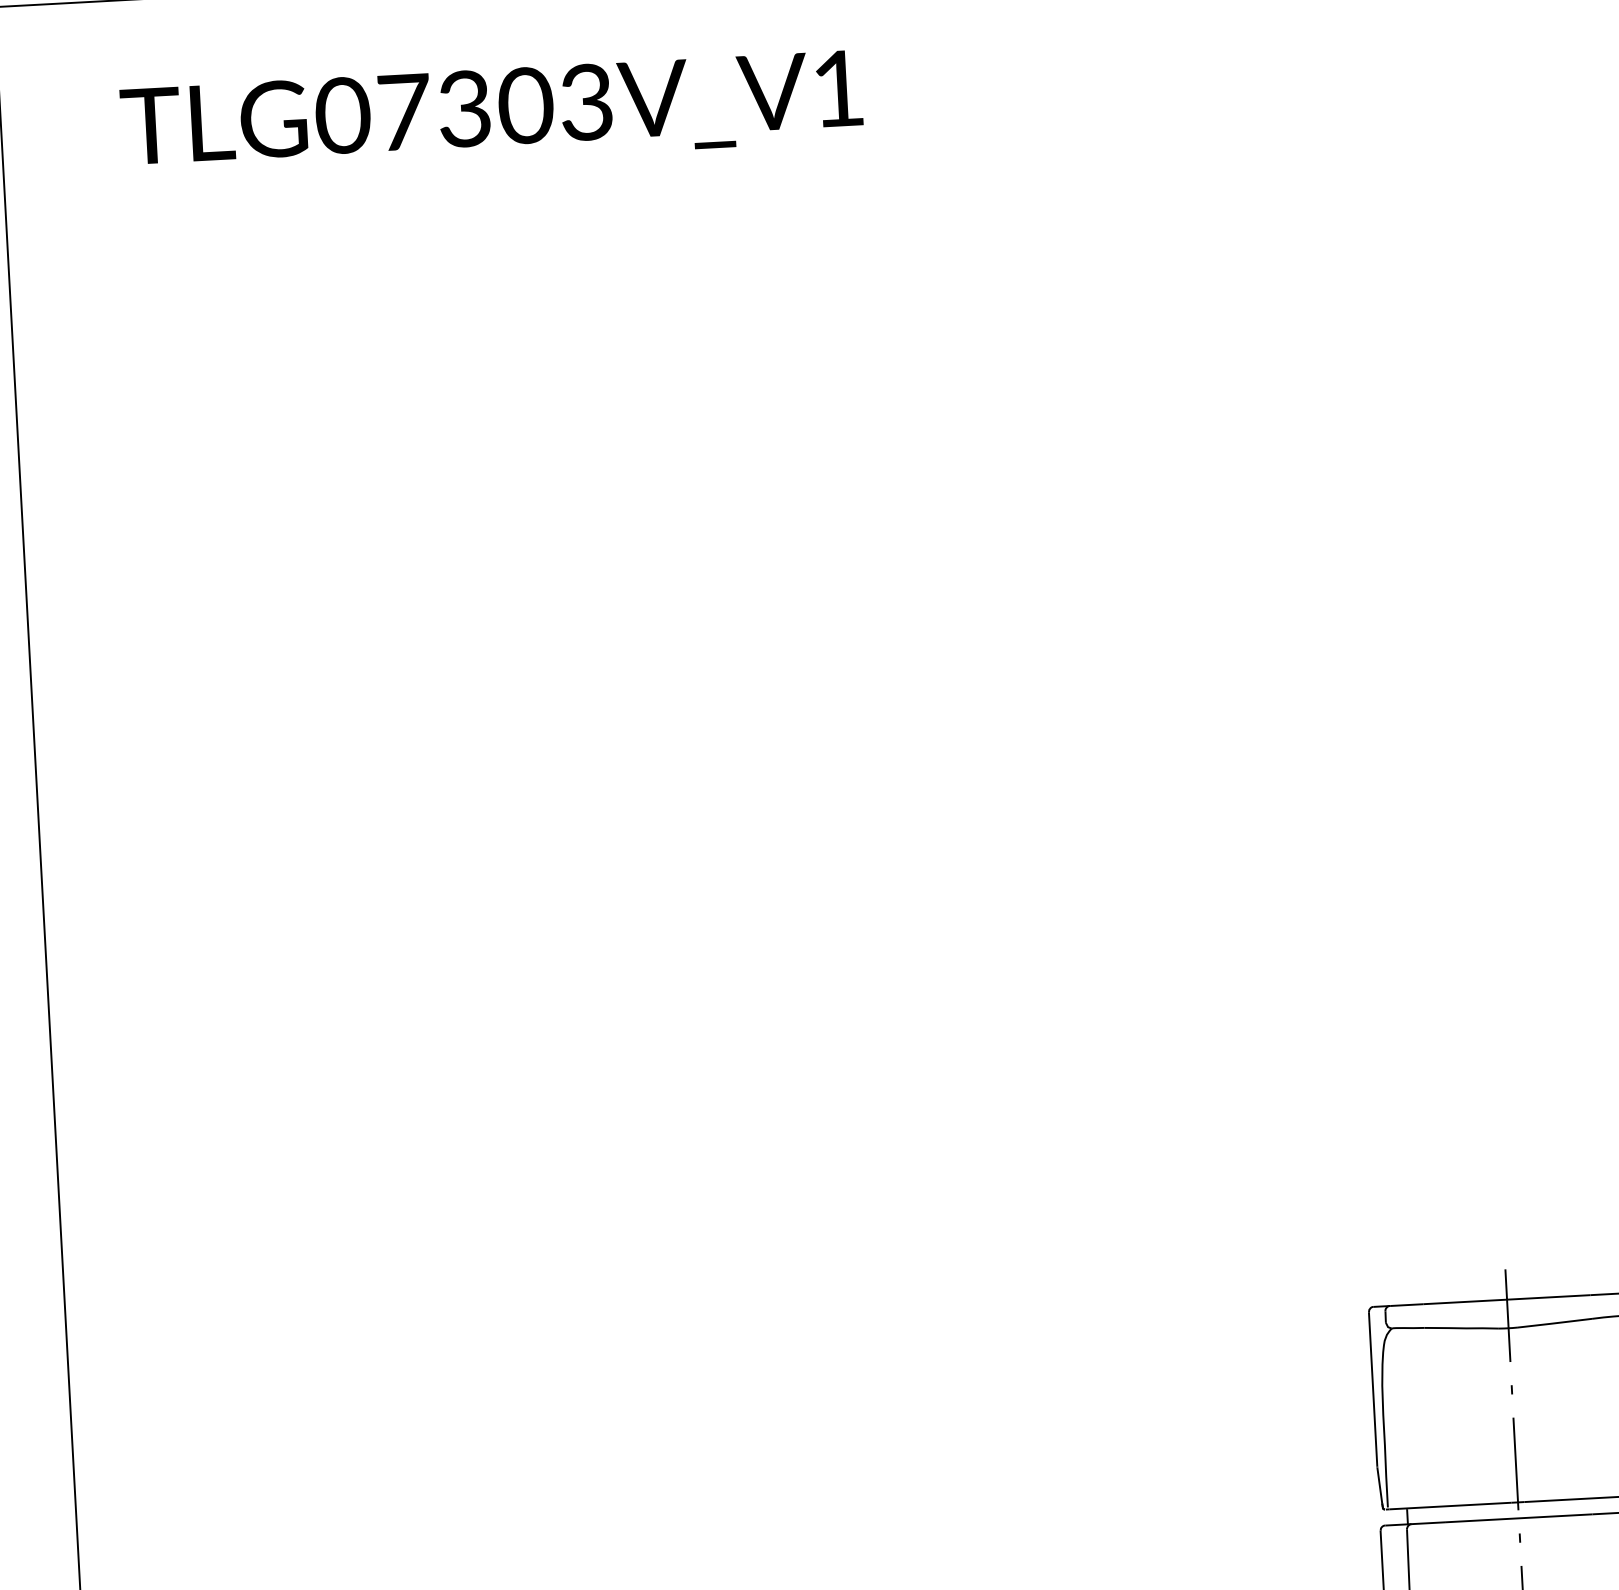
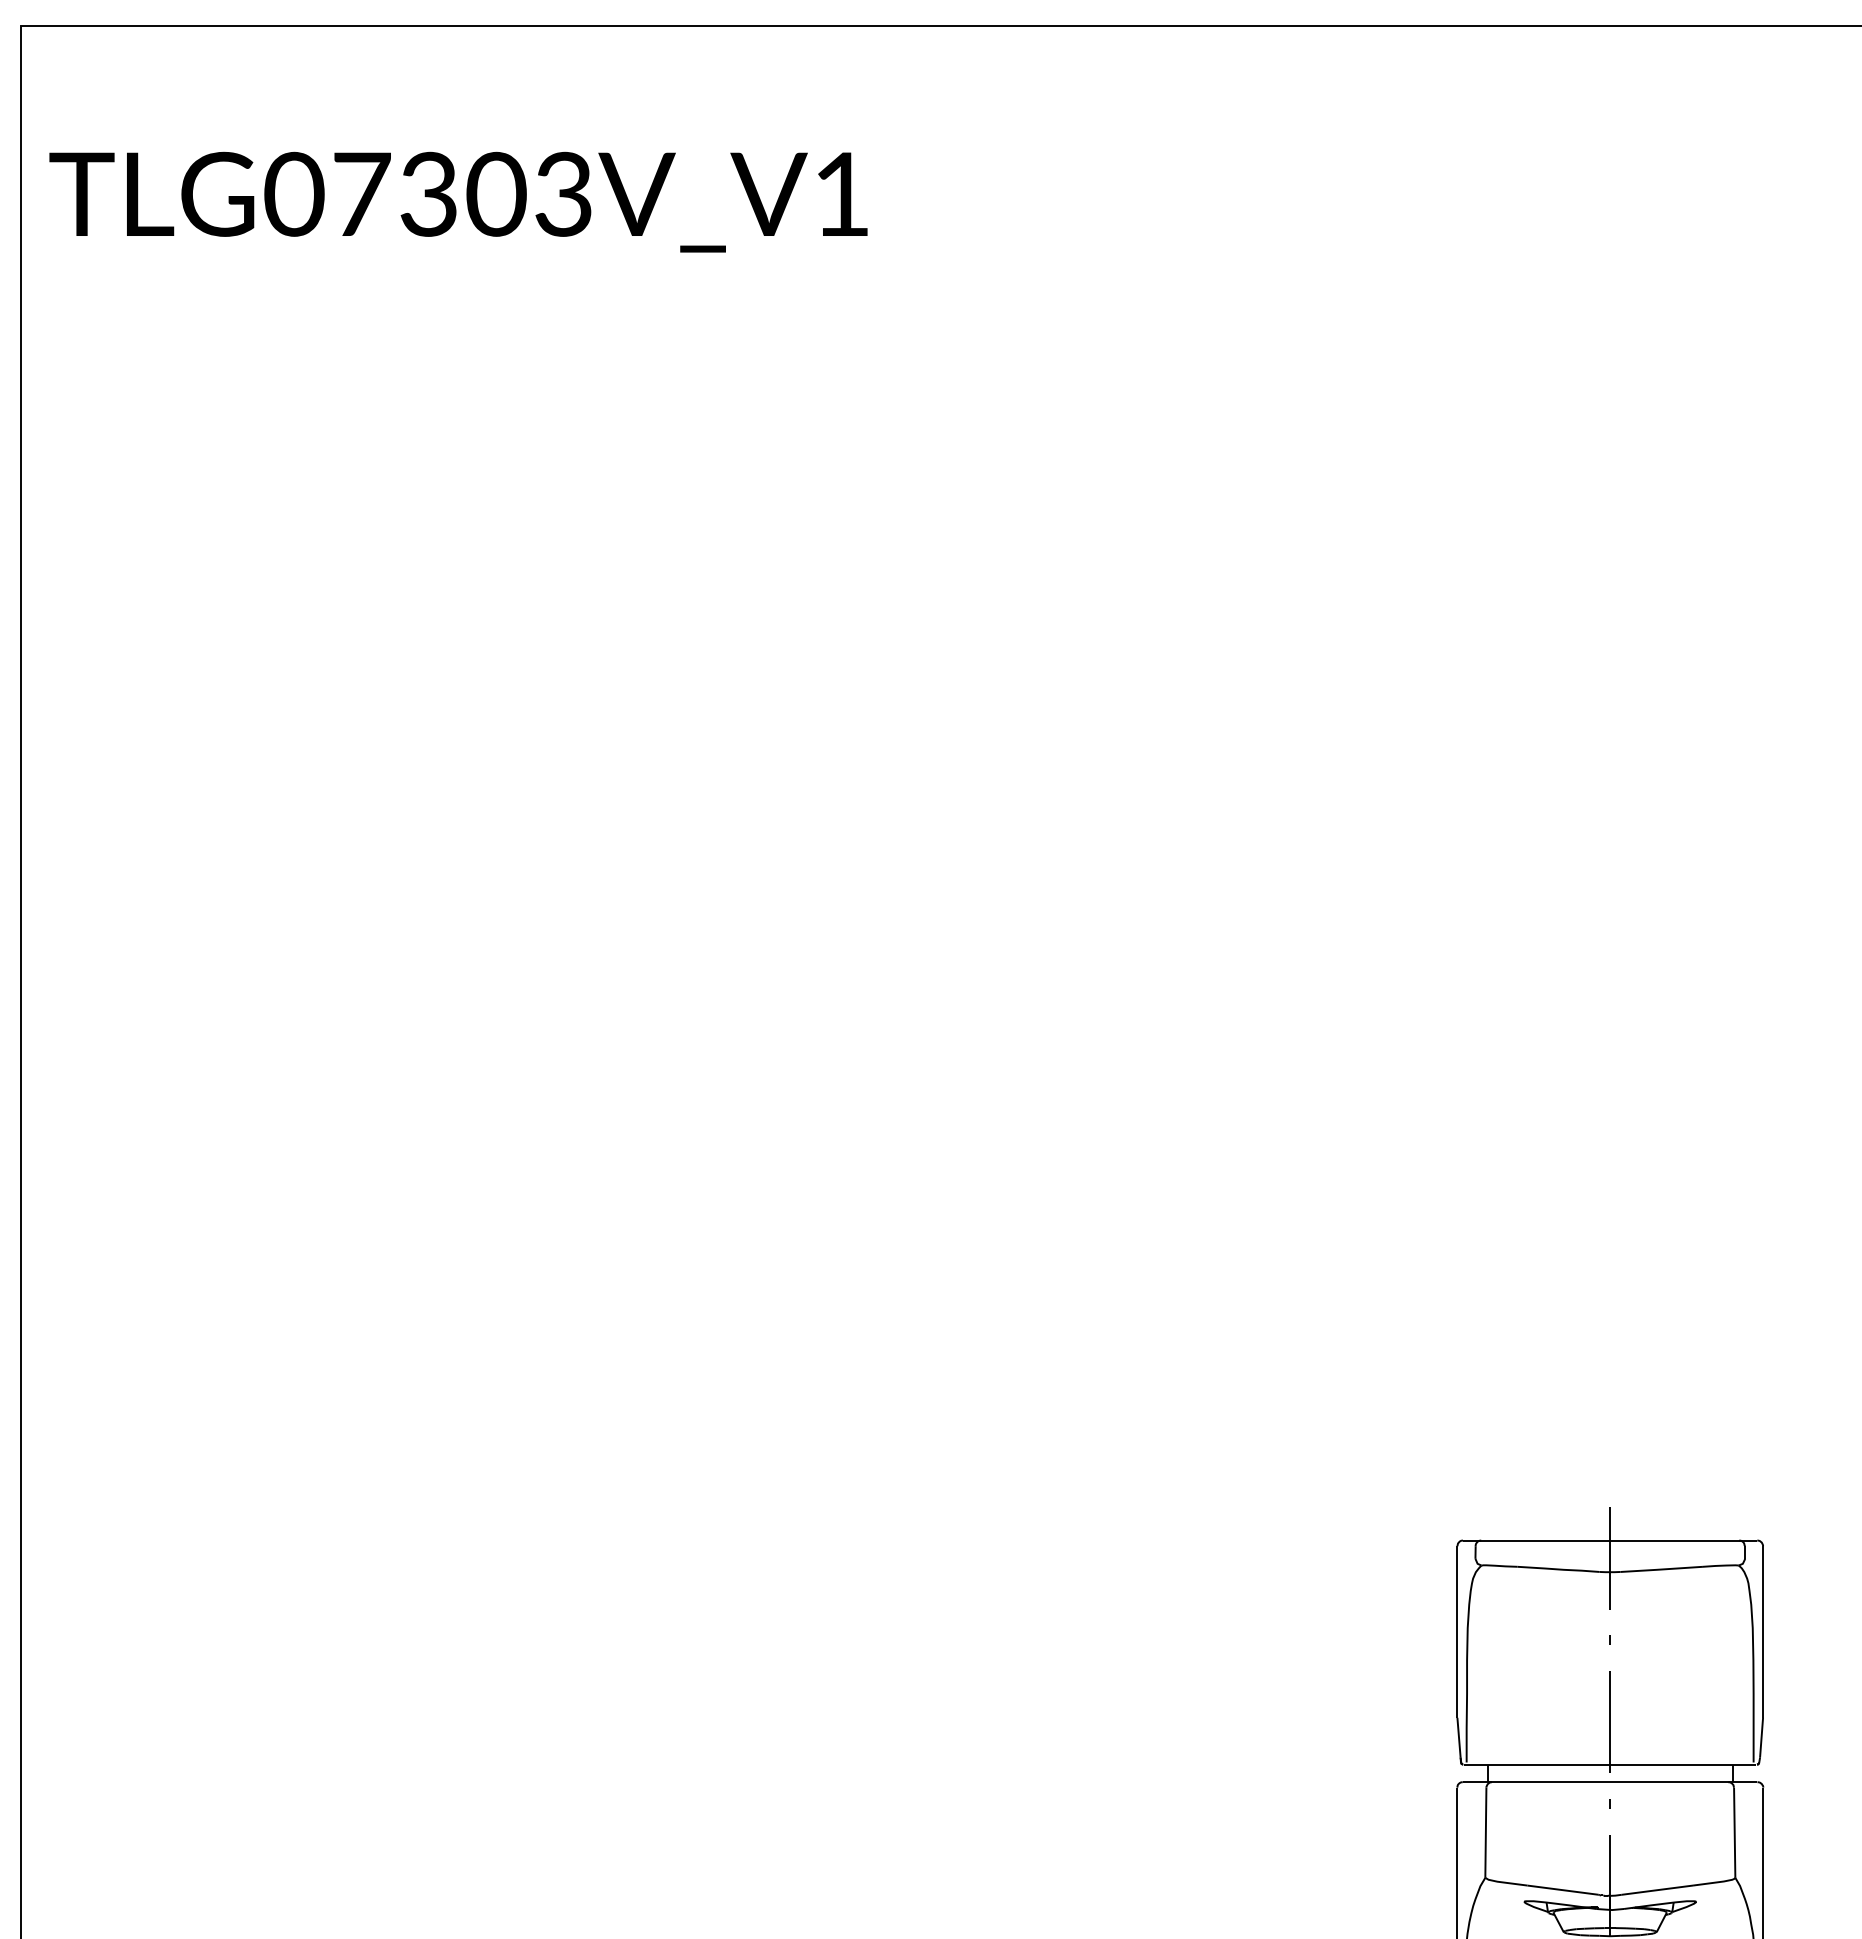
text: (491, 113) -> (458, 201), moved

